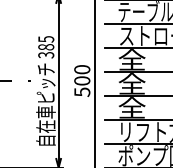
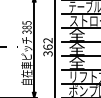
text: (81, 81) -> (47, 47), 500 -> 362

